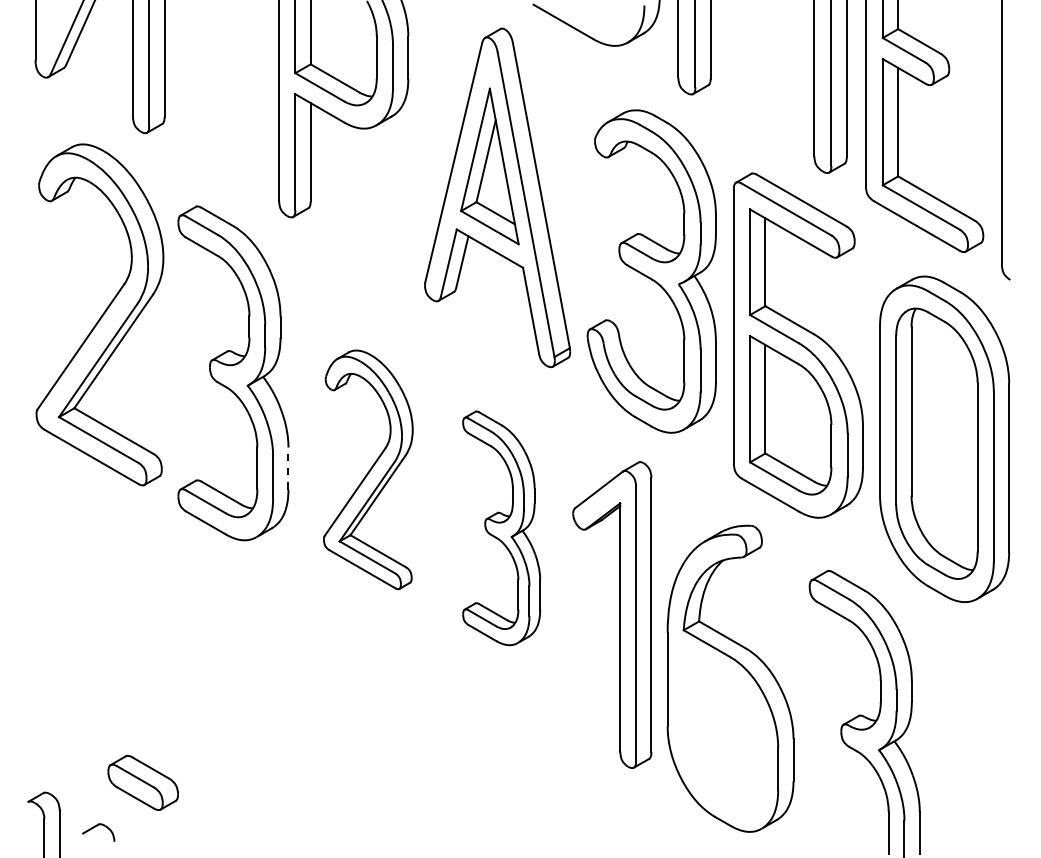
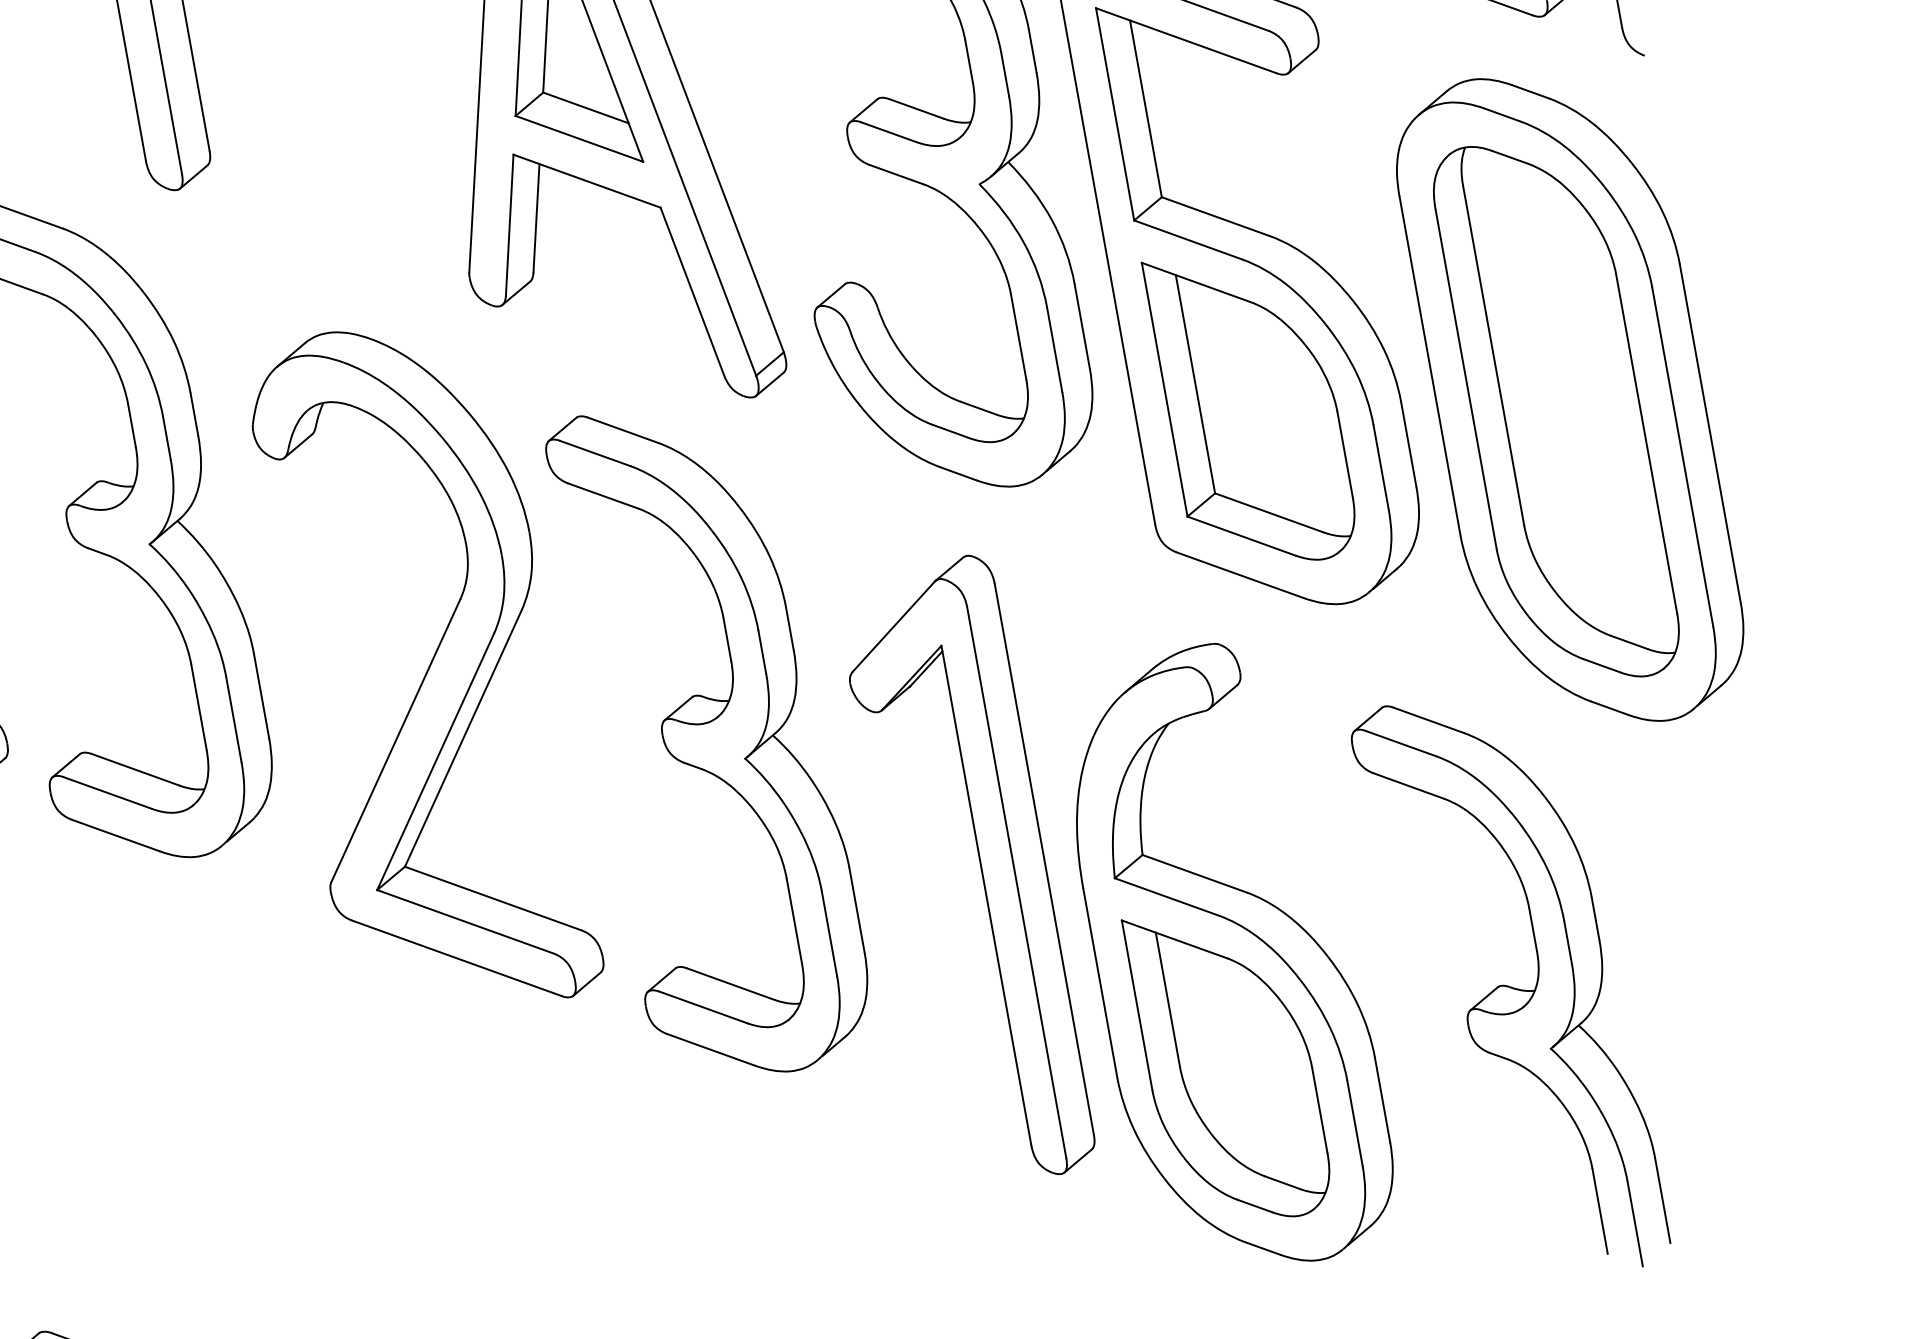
line: (288, 468) -> (261, 696), dashed -> solid
part: (368, 469) -> (422, 669), size x1.43
part: (501, 528) -> (711, 739), size x1.43
part: (722, 729) -> (1228, 1063), added

